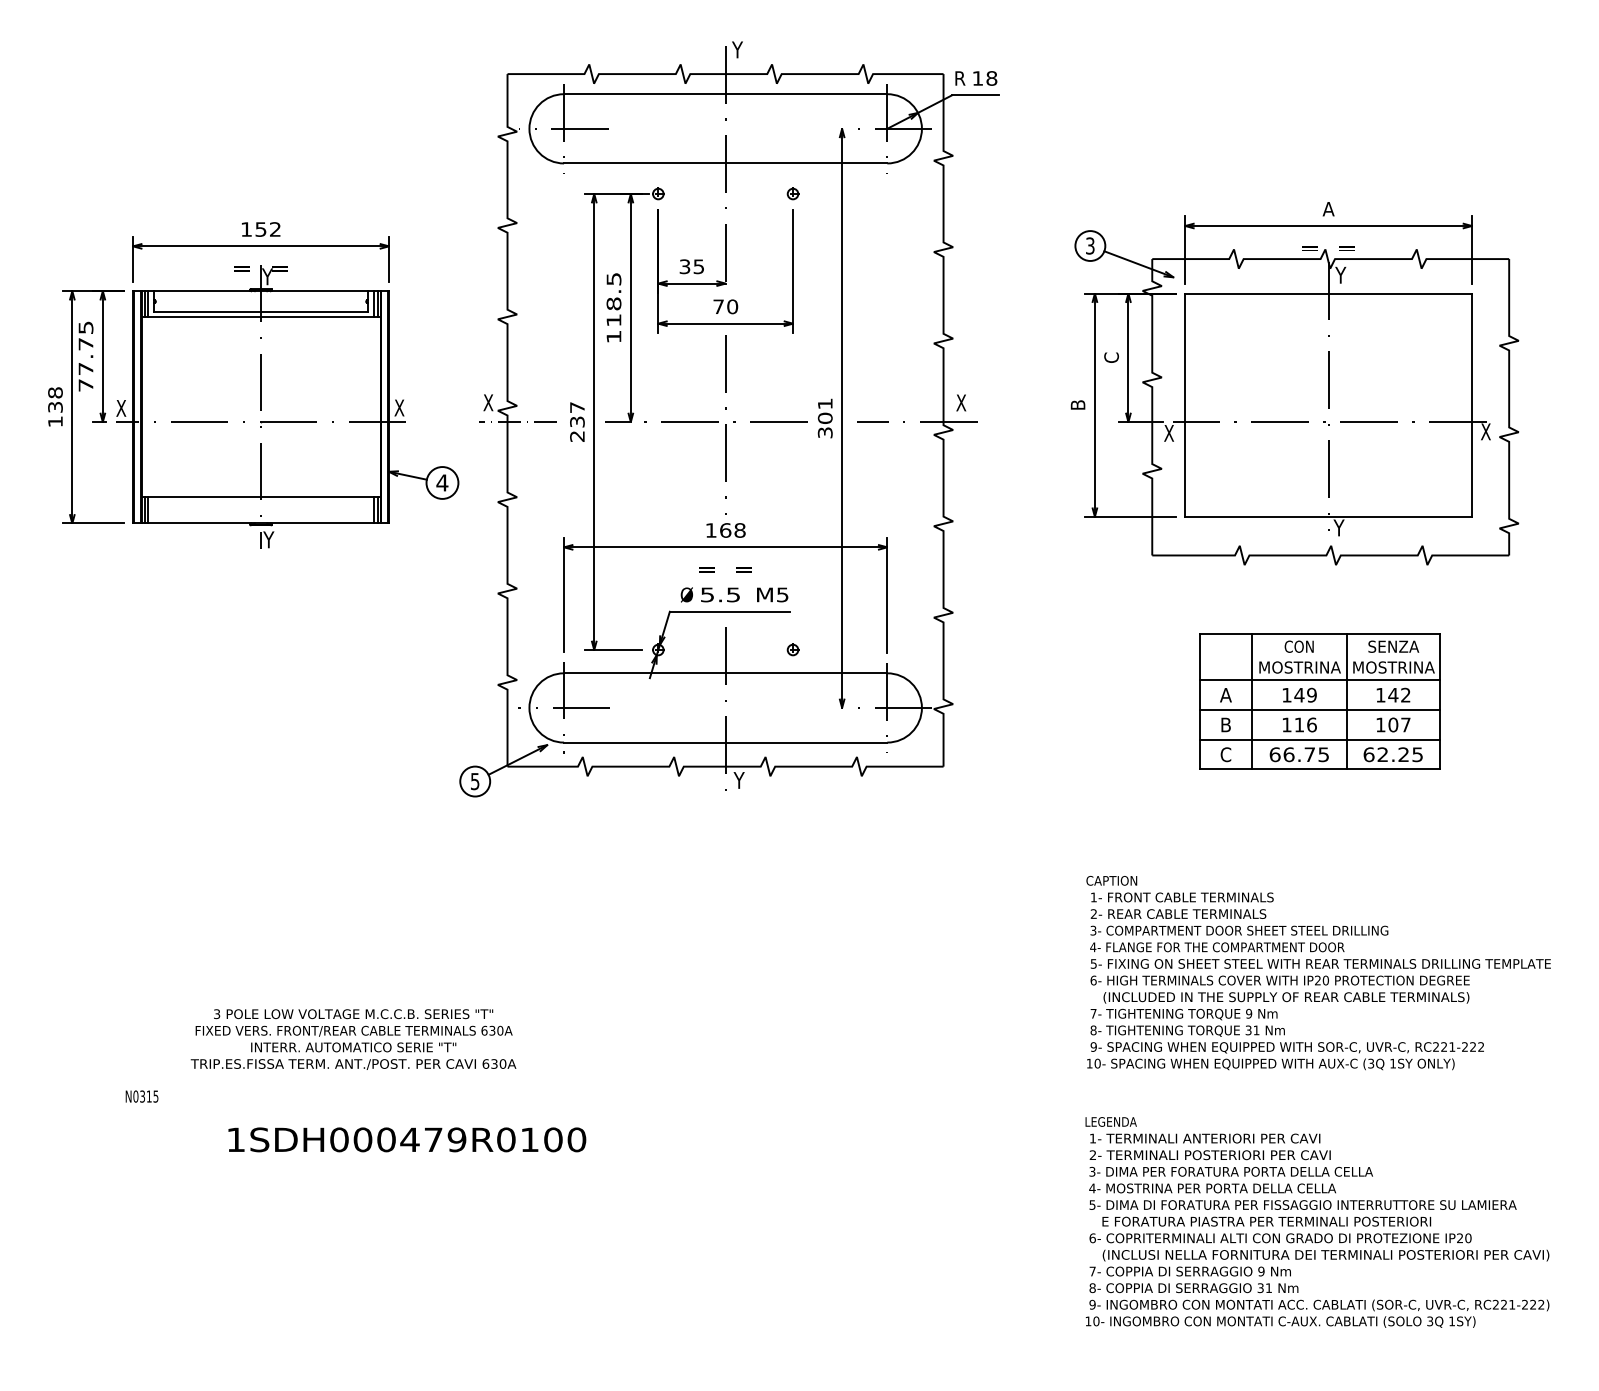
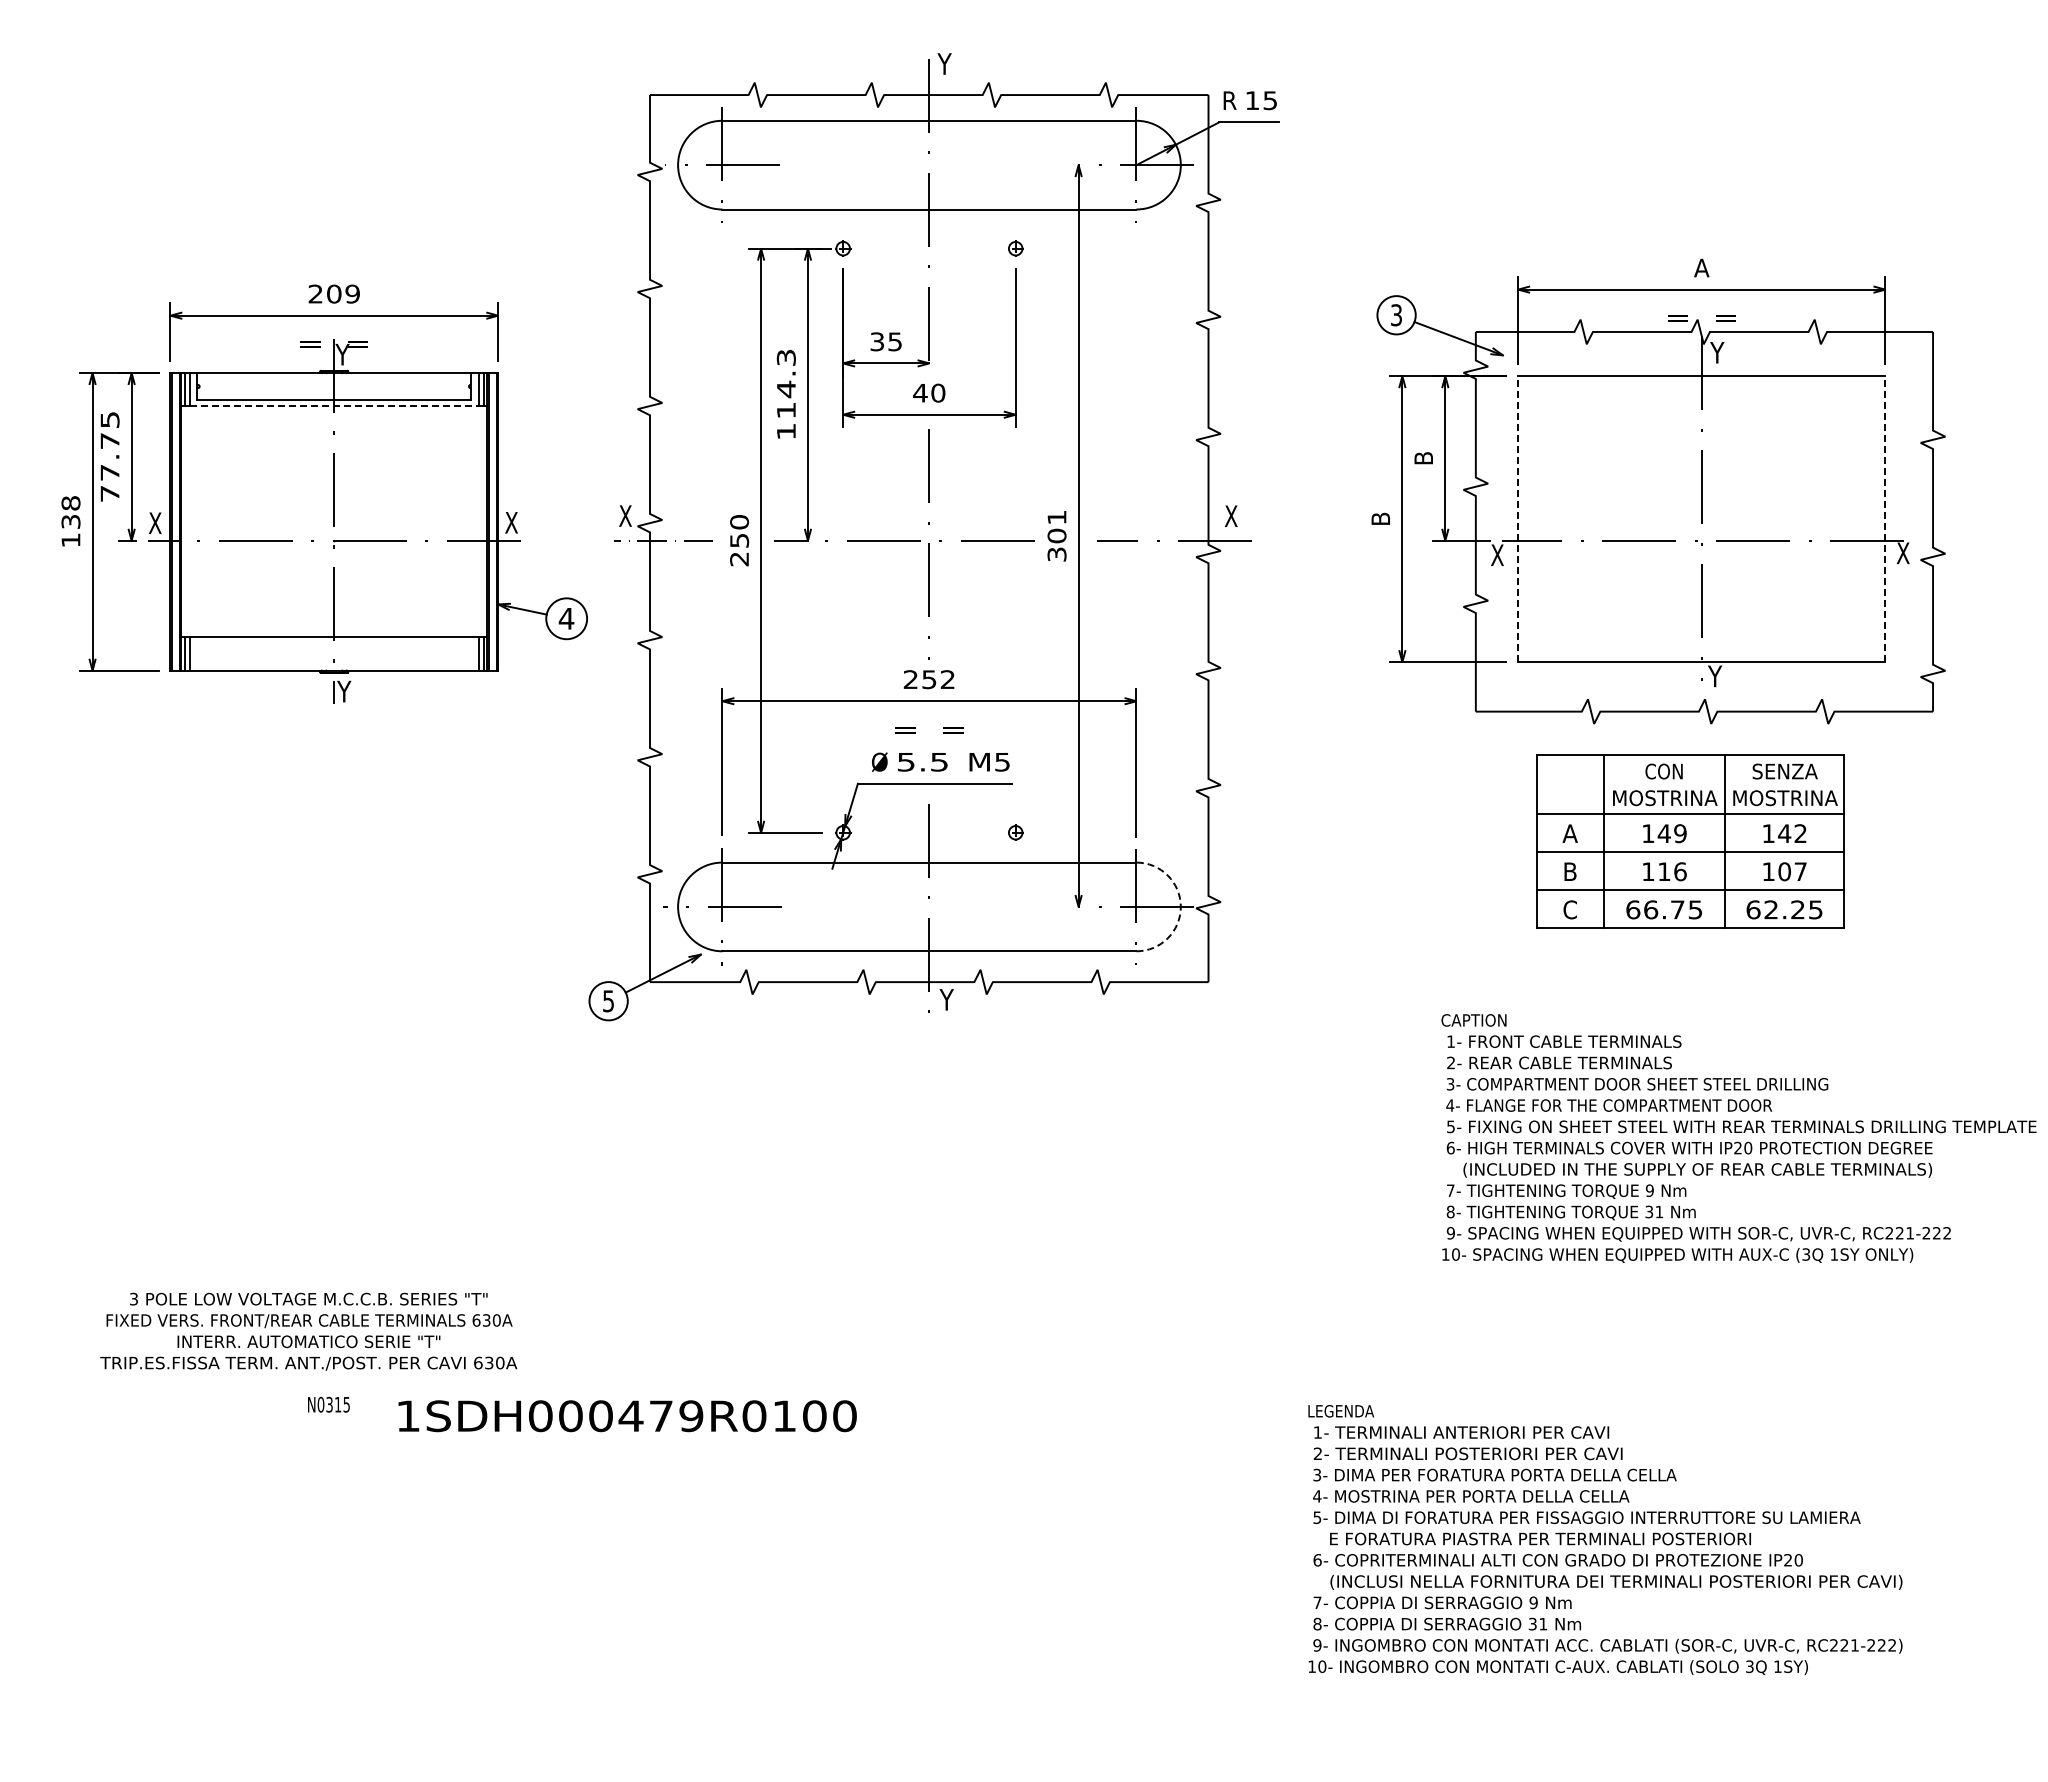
text: (991, 78) -> (1270, 100), 18 -> 15
text: (260, 229) -> (333, 293), 152 -> 209
text: (613, 292) -> (785, 374), 118.5 -> 114.3
text: (718, 307) -> (920, 393), 70 -> 40
line: (261, 317) -> (334, 406), solid -> dashed
text: (1111, 357) -> (1423, 458), C -> B
line: (1185, 405) -> (1518, 519), solid -> dashed
line: (1472, 405) -> (1885, 519), solid -> dashed
text: (577, 414) -> (739, 531), 237 -> 250
text: (725, 530) -> (929, 679), 168 -> 252
part: (1319, 701) -> (1690, 841), moved
arc: (921, 707) -> (1180, 906), solid -> dashed
text: (1318, 973) -> (1738, 1138), moved
text: (353, 1039) -> (308, 1331), moved
text: (141, 1096) -> (328, 1404), moved
text: (407, 1140) -> (627, 1416), moved
text: (1317, 1222) -> (1605, 1539), moved

